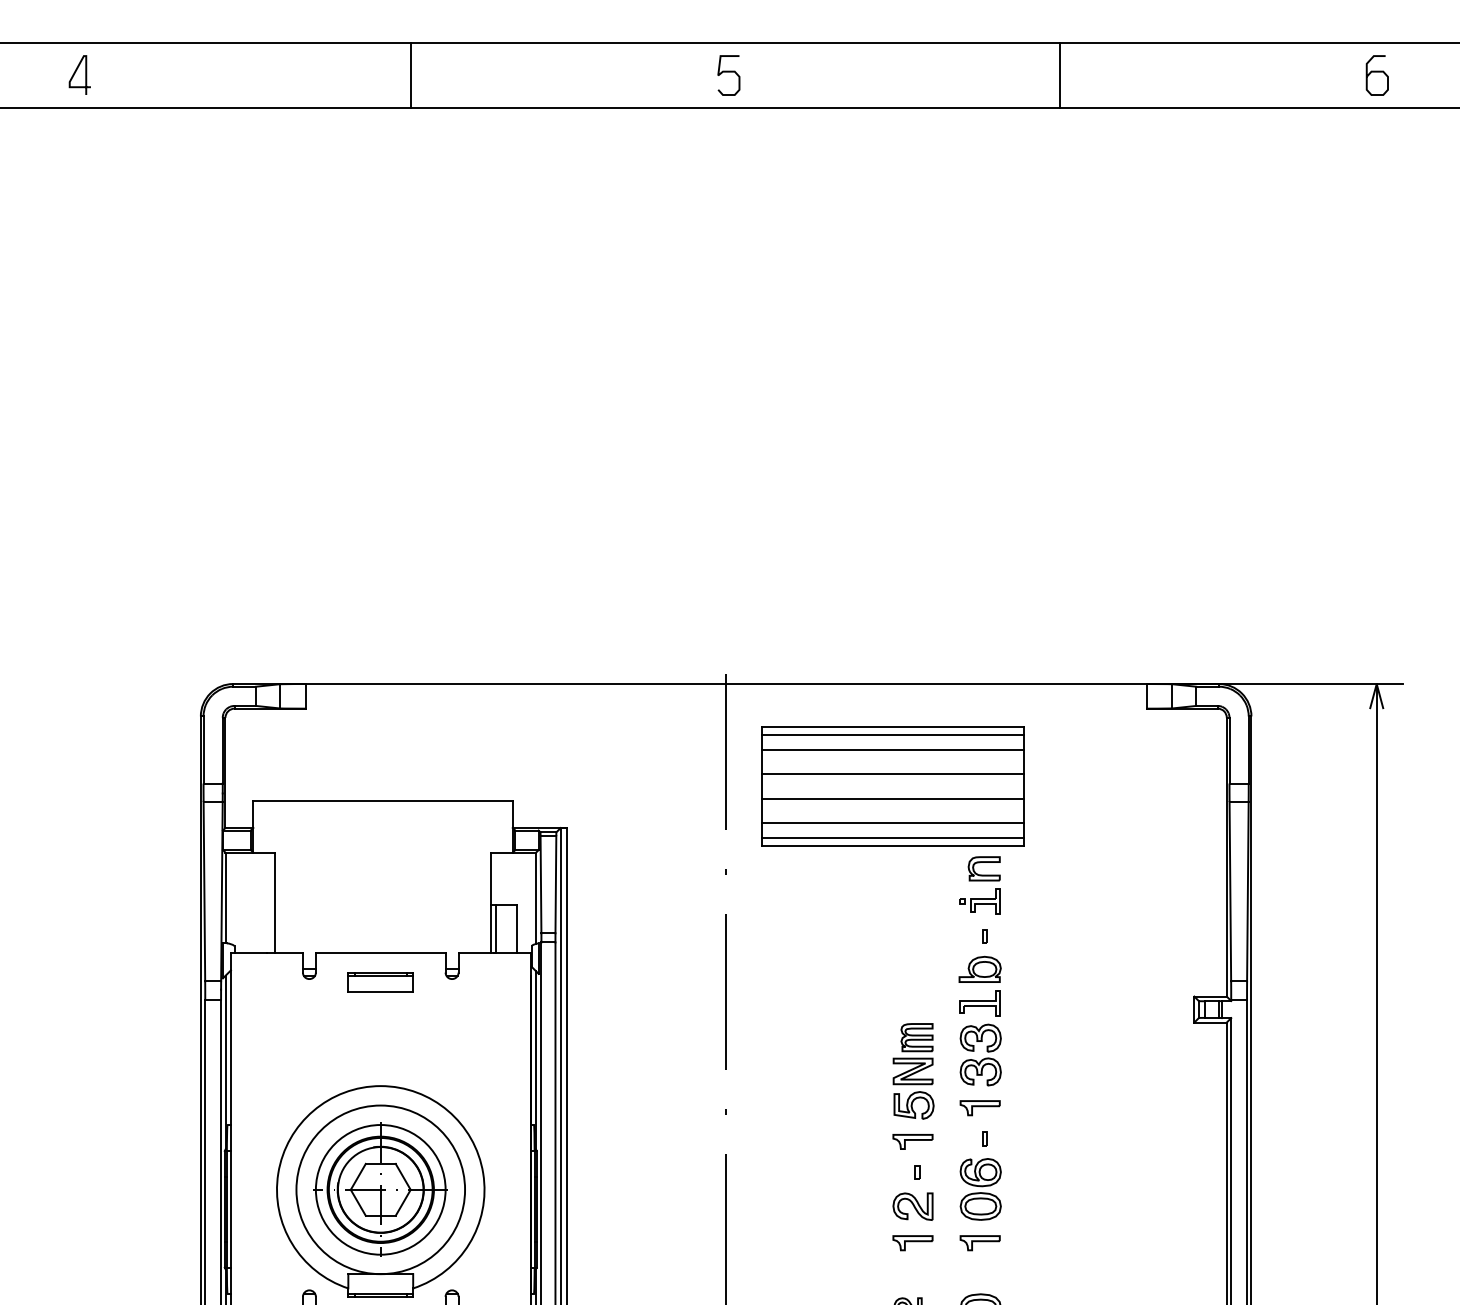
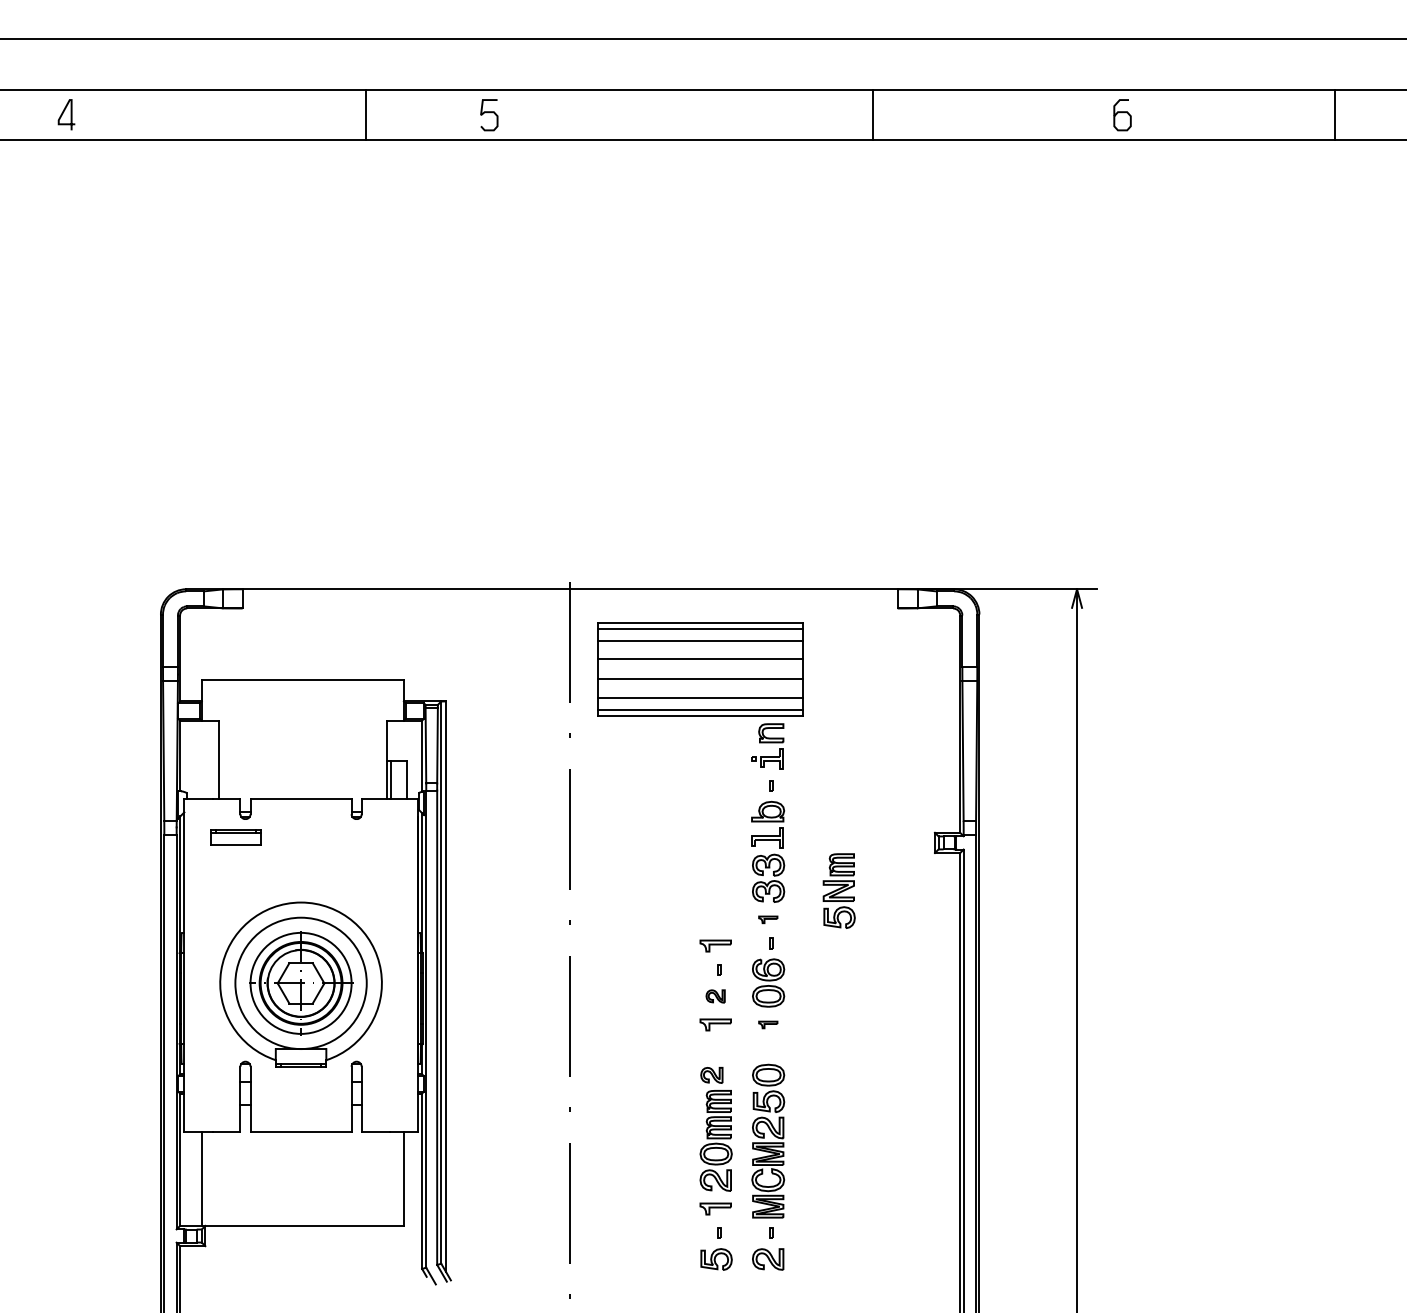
curve: (729, 73) -> (489, 113), moved
curve: (1377, 73) -> (1122, 113), moved
line: (410, 74) -> (365, 114), moved
line: (1058, 74) -> (872, 114), moved
part: (380, 982) -> (235, 837), moved
part: (912, 1070) -> (838, 890), moved
part: (980, 1107) -> (768, 919), size x0.6
part: (912, 1206) -> (715, 996), size x0.6
part: (980, 1242) -> (768, 1024), size x0.6

